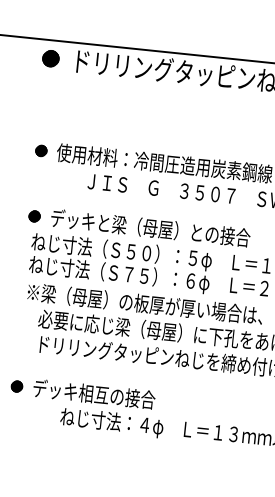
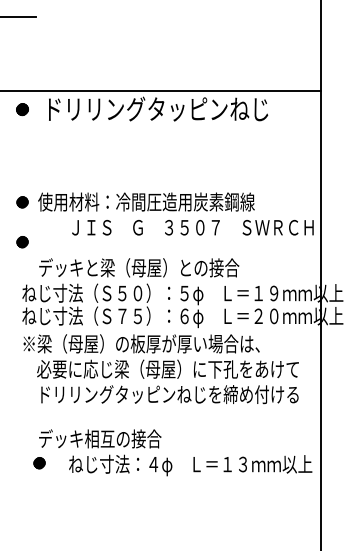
part: (50, 58) -> (22, 109), size x0.7
part: (34, 216) -> (22, 242), moved
part: (16, 386) -> (39, 463), moved

